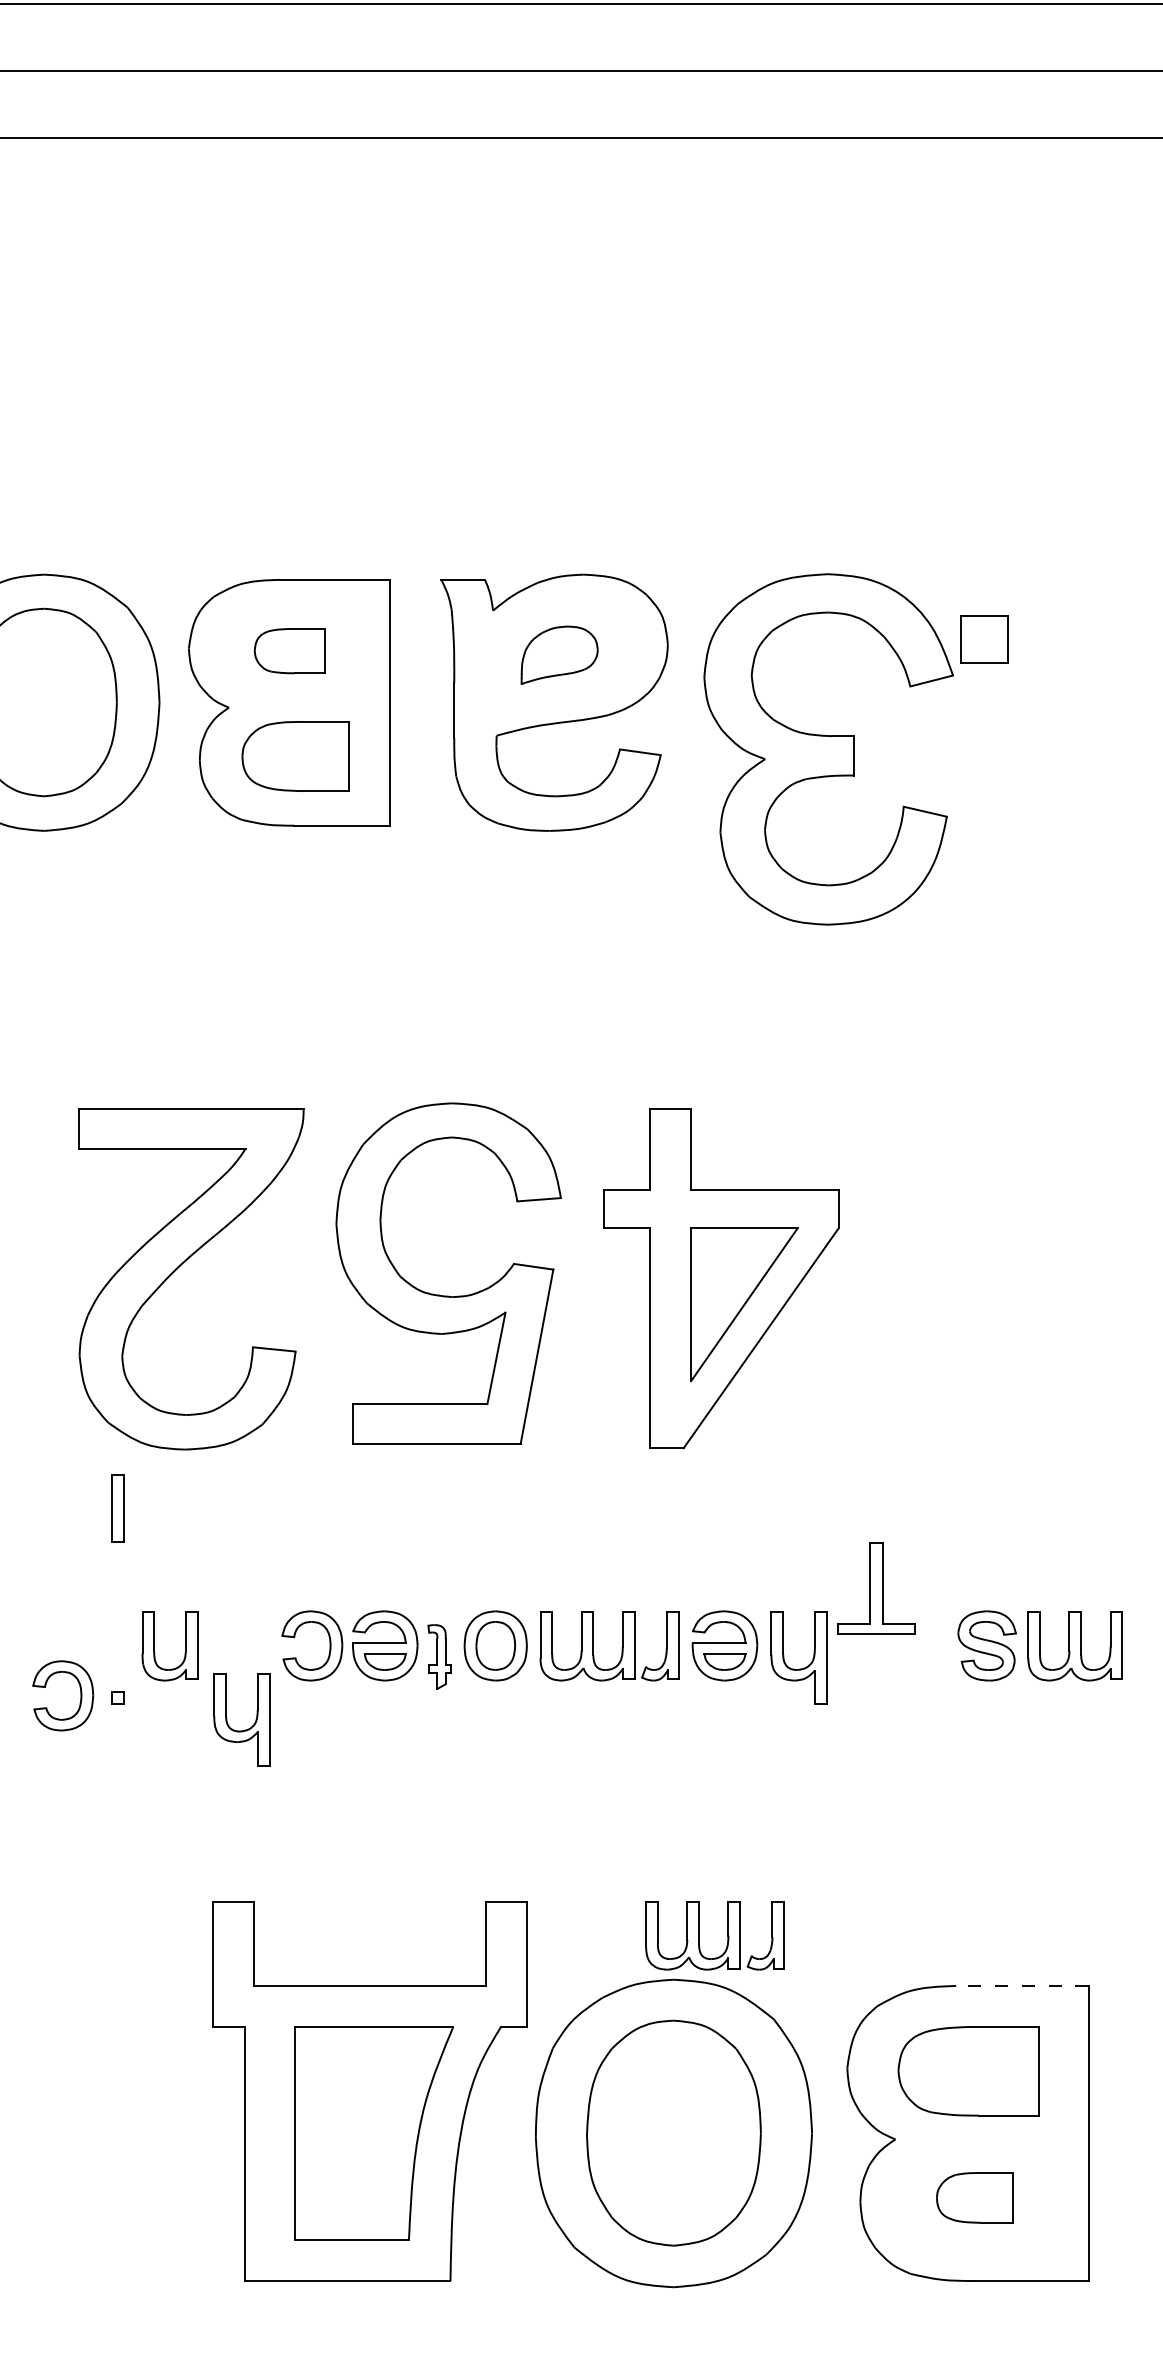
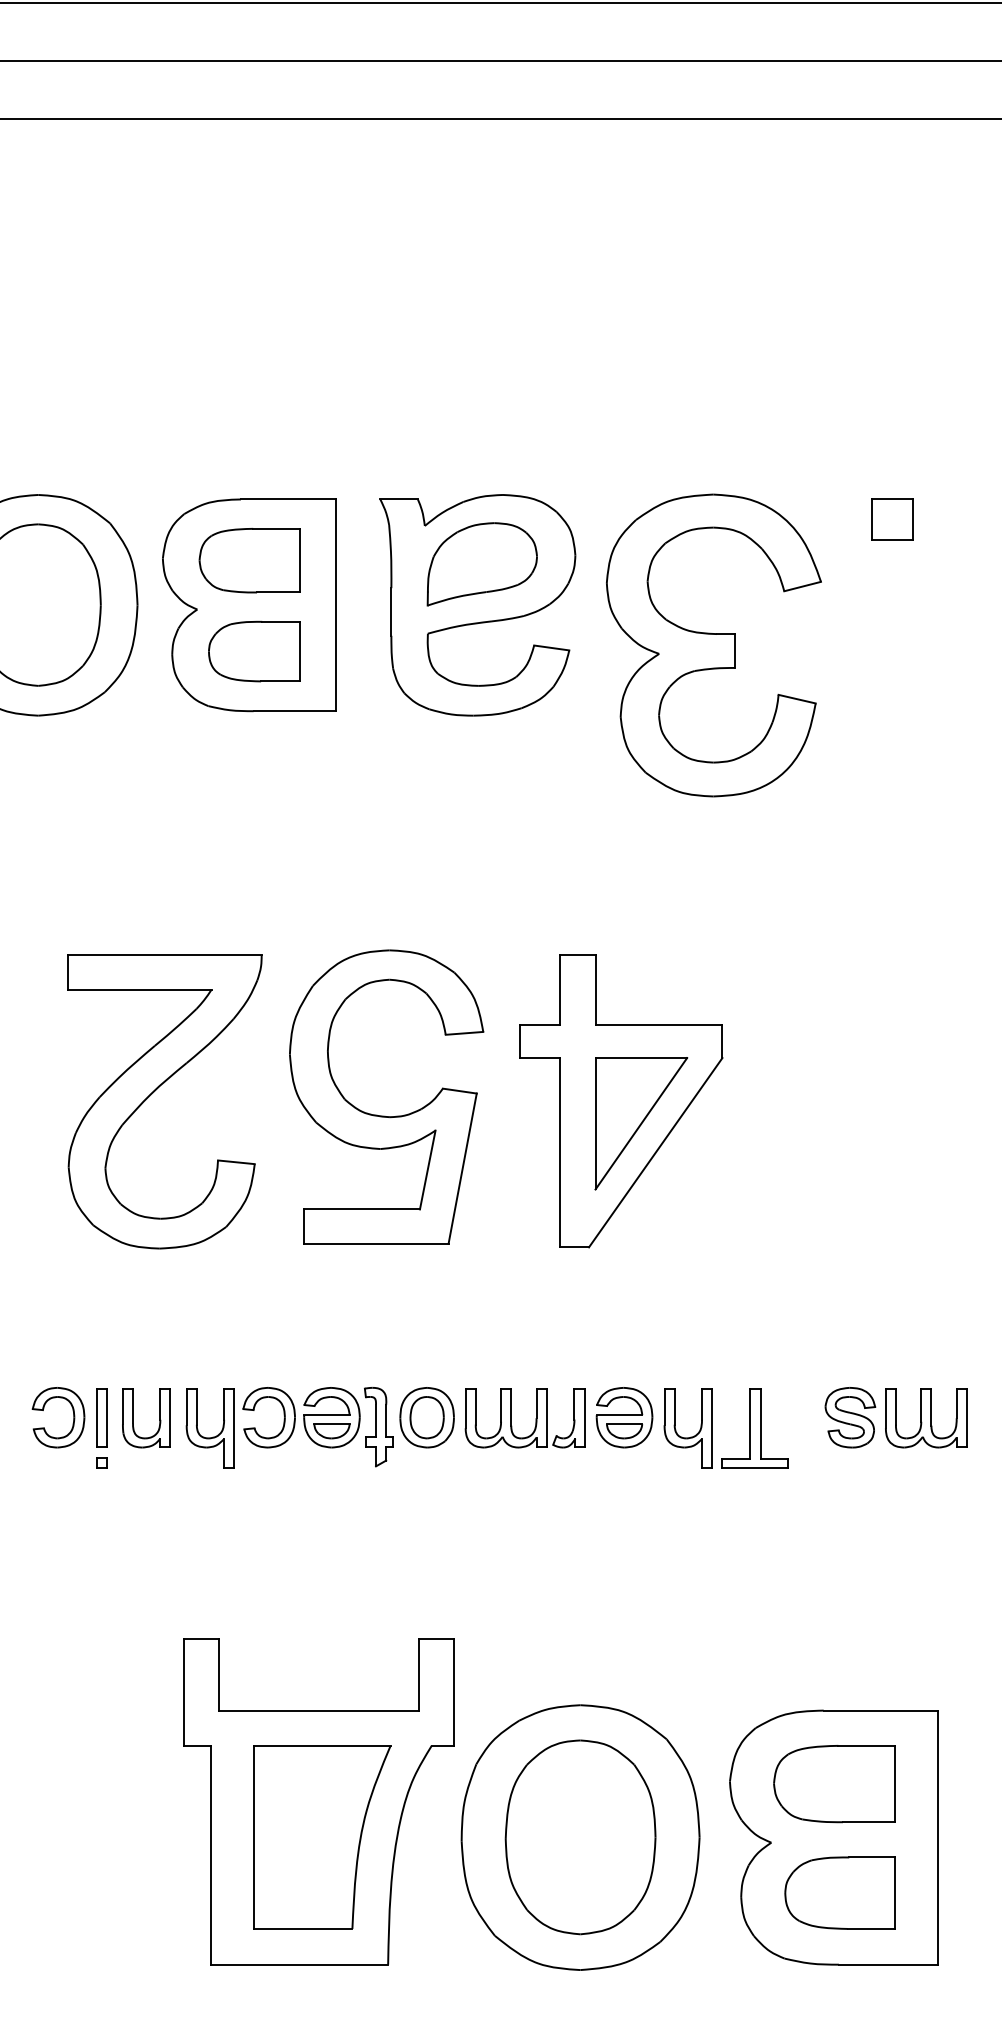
part: (984, 639) -> (892, 519), moved
part: (289, 650) -> (249, 560), size x1.67
part: (558, 655) -> (481, 564), size x1.67
part: (117, 1508) -> (101, 1417), moved
part: (875, 1588) -> (754, 1428), moved
part: (439, 1657) -> (378, 1427), size x1.43
part: (80, 1695) -> (73, 1417), moved
part: (244, 1729) -> (212, 1436), moved
part: (727, 1935) -> (626, 1667), removed
line: (1022, 1985) -> (880, 1710), dashed -> solid
part: (974, 2197) -> (839, 1892), size x1.67

